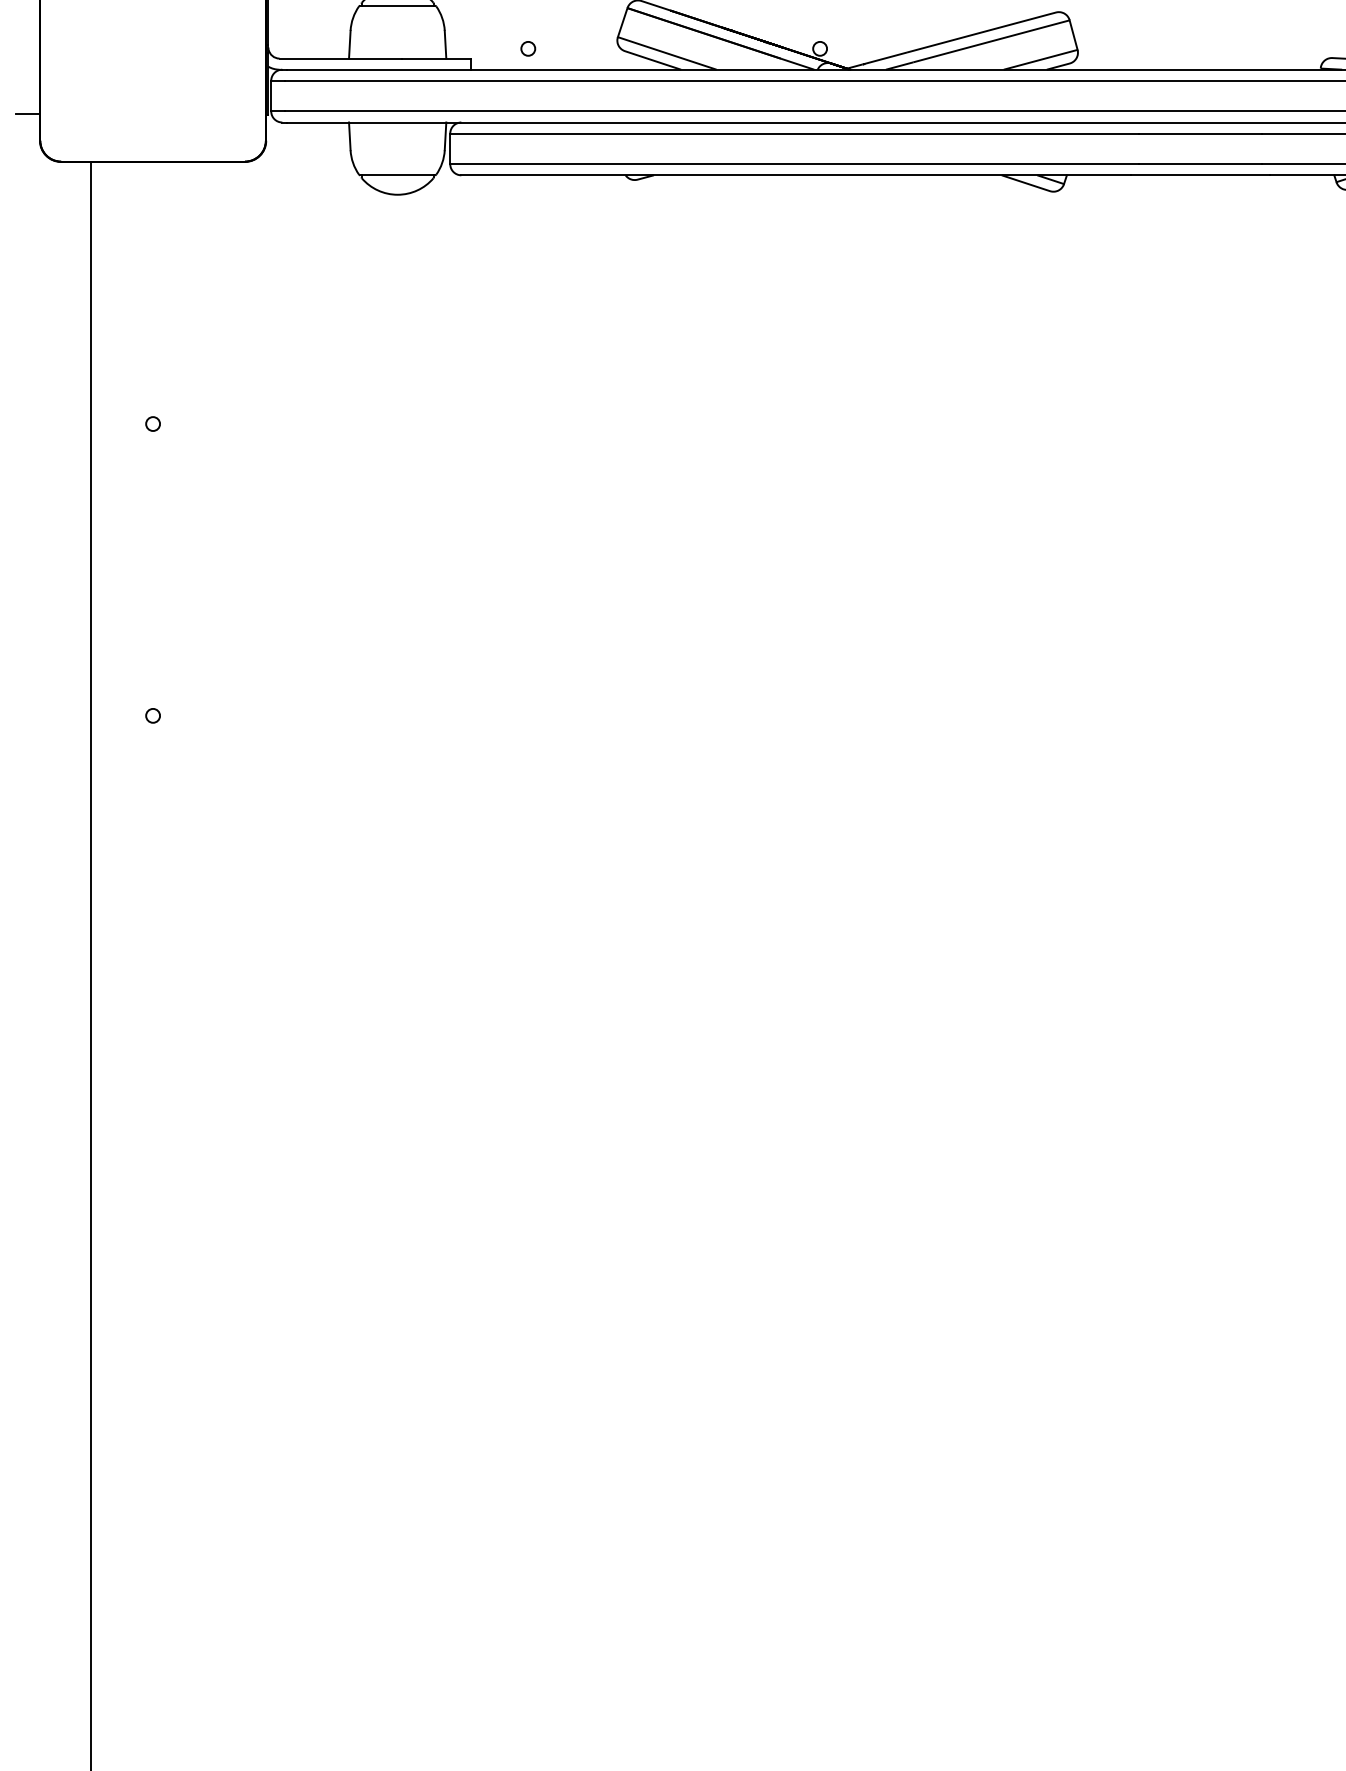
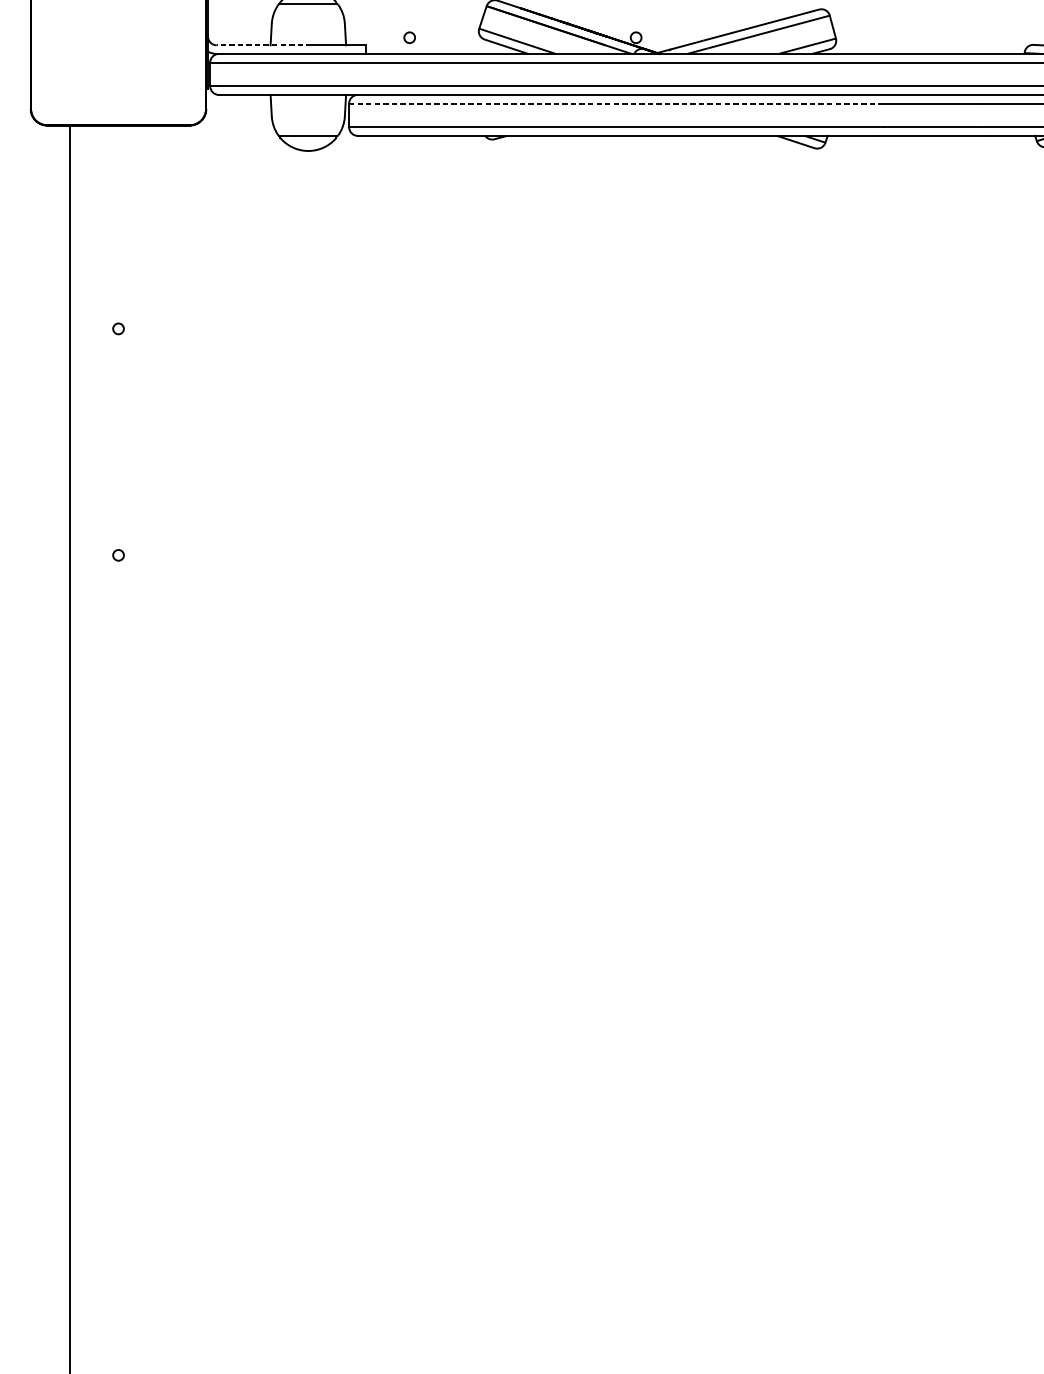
line: (340, 58) -> (263, 45), solid -> dashed
line: (27, 114) -> (21, 88), removed
line: (794, 133) -> (616, 103), solid -> dashed

